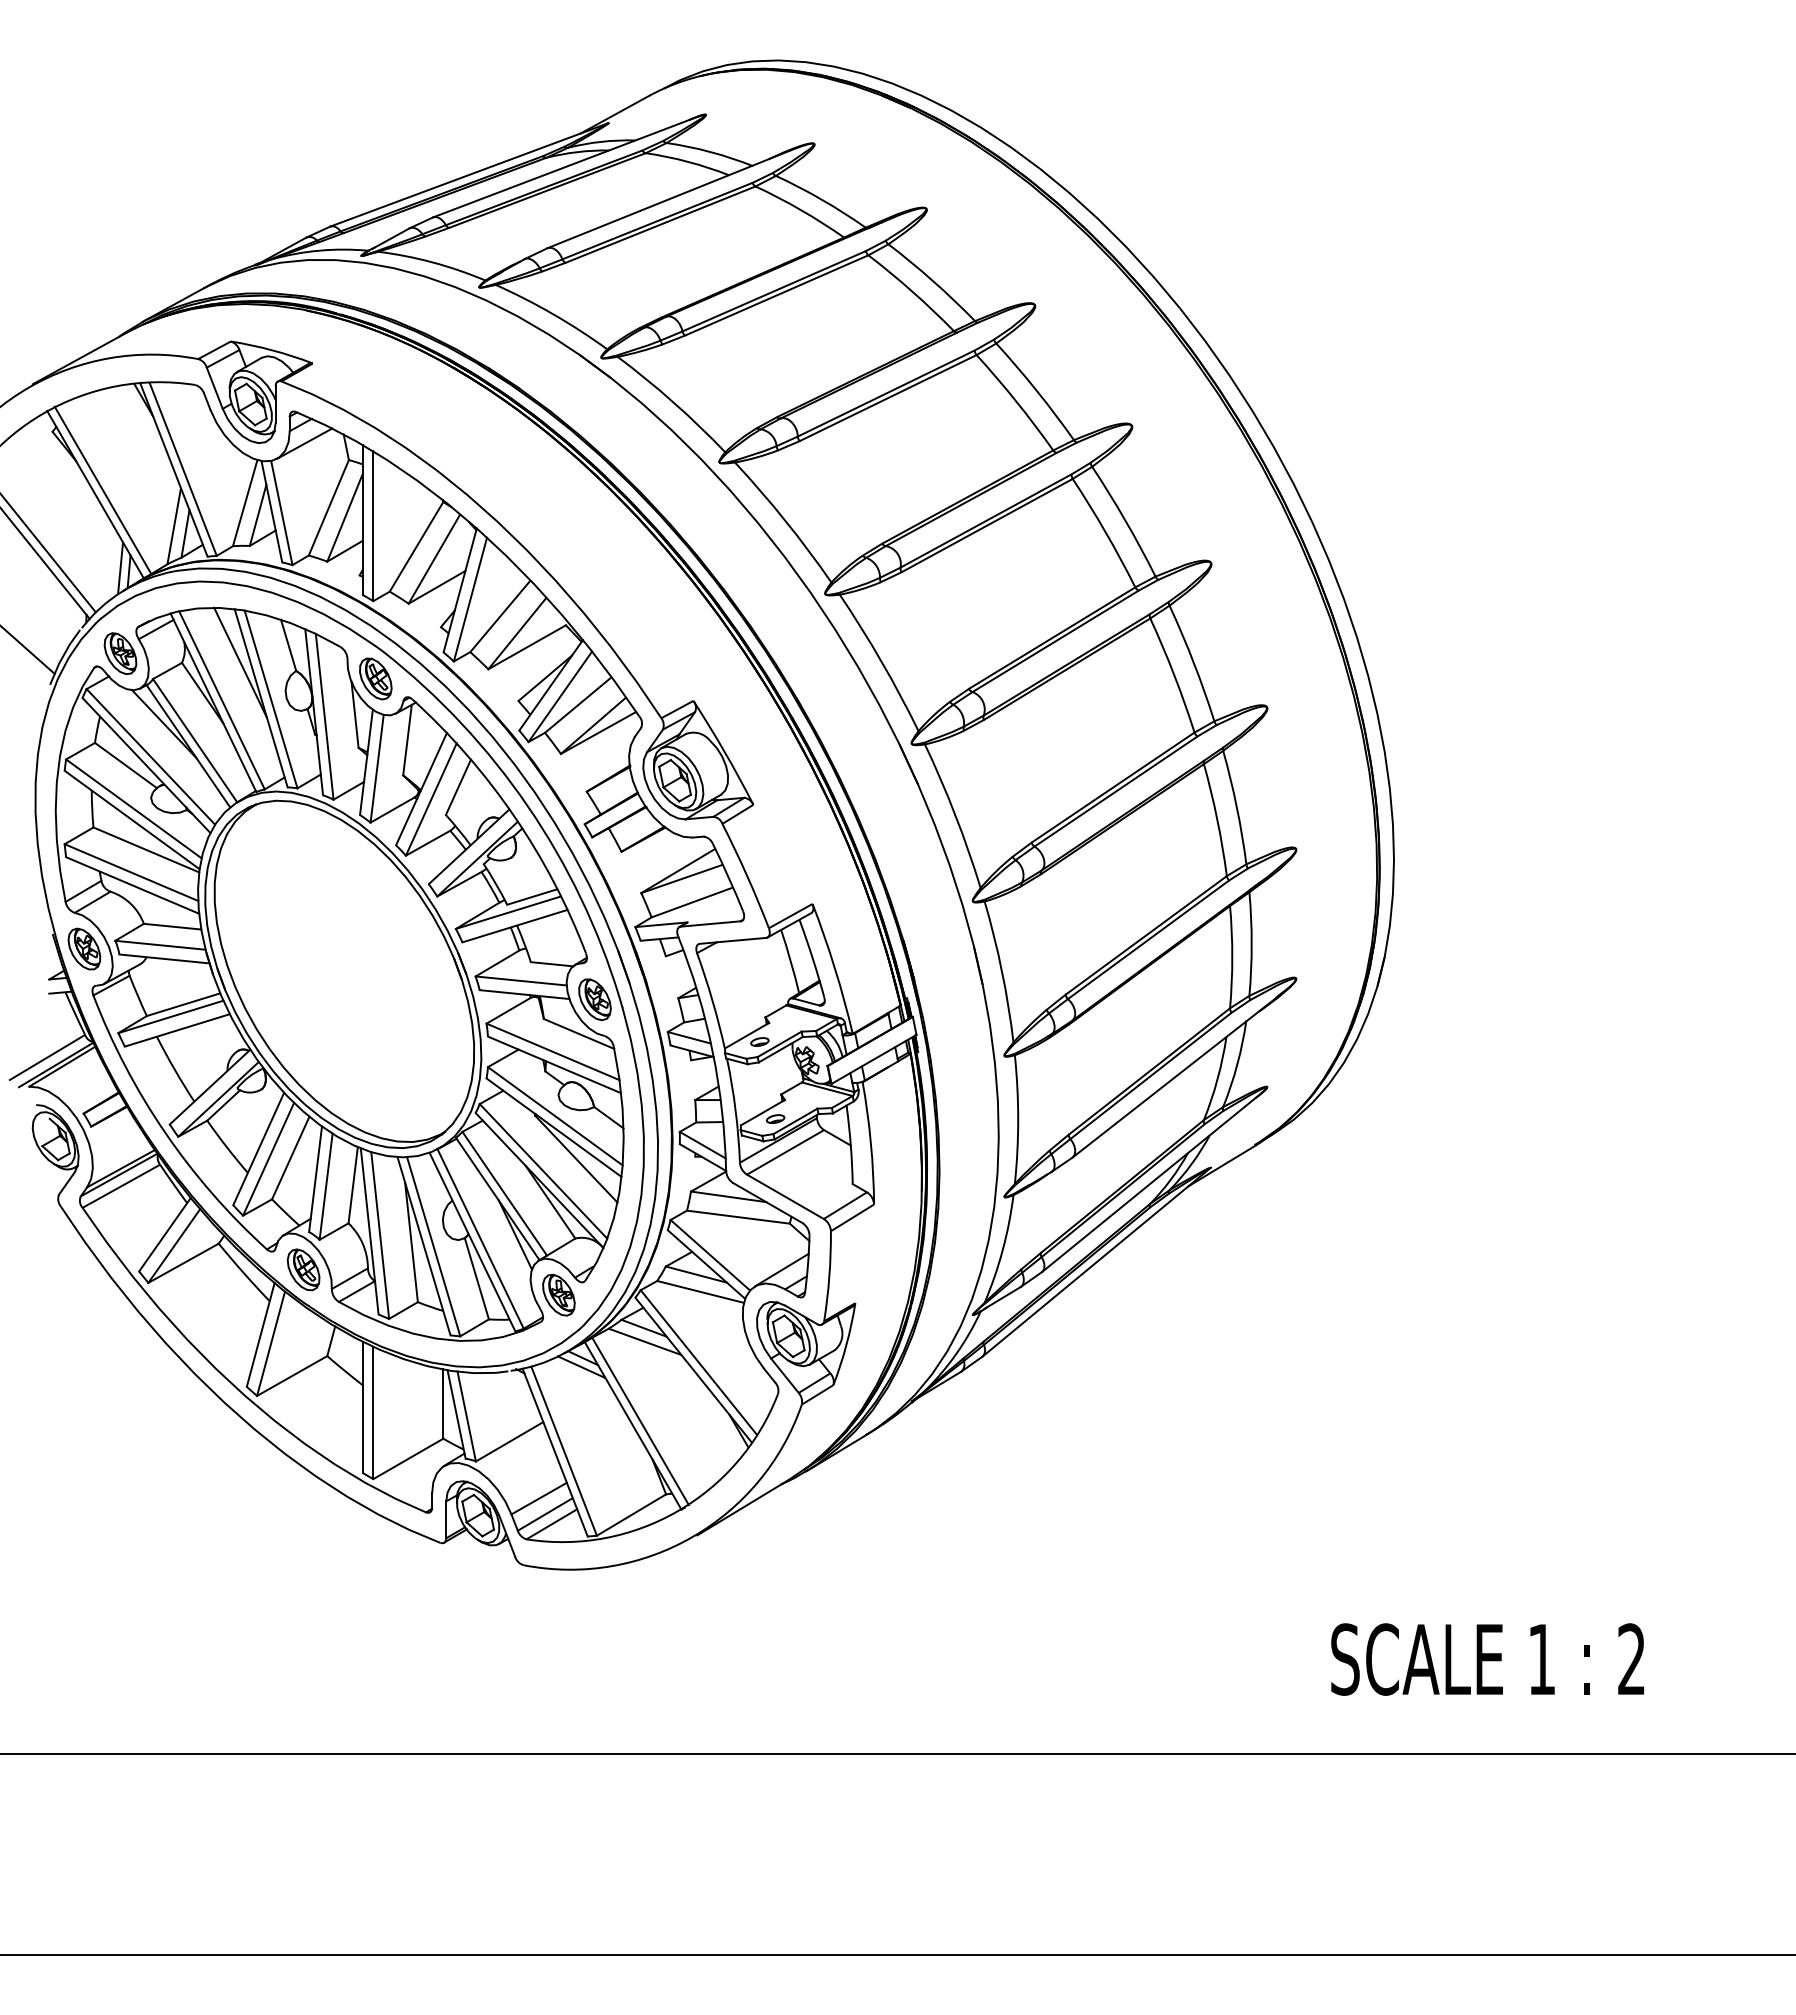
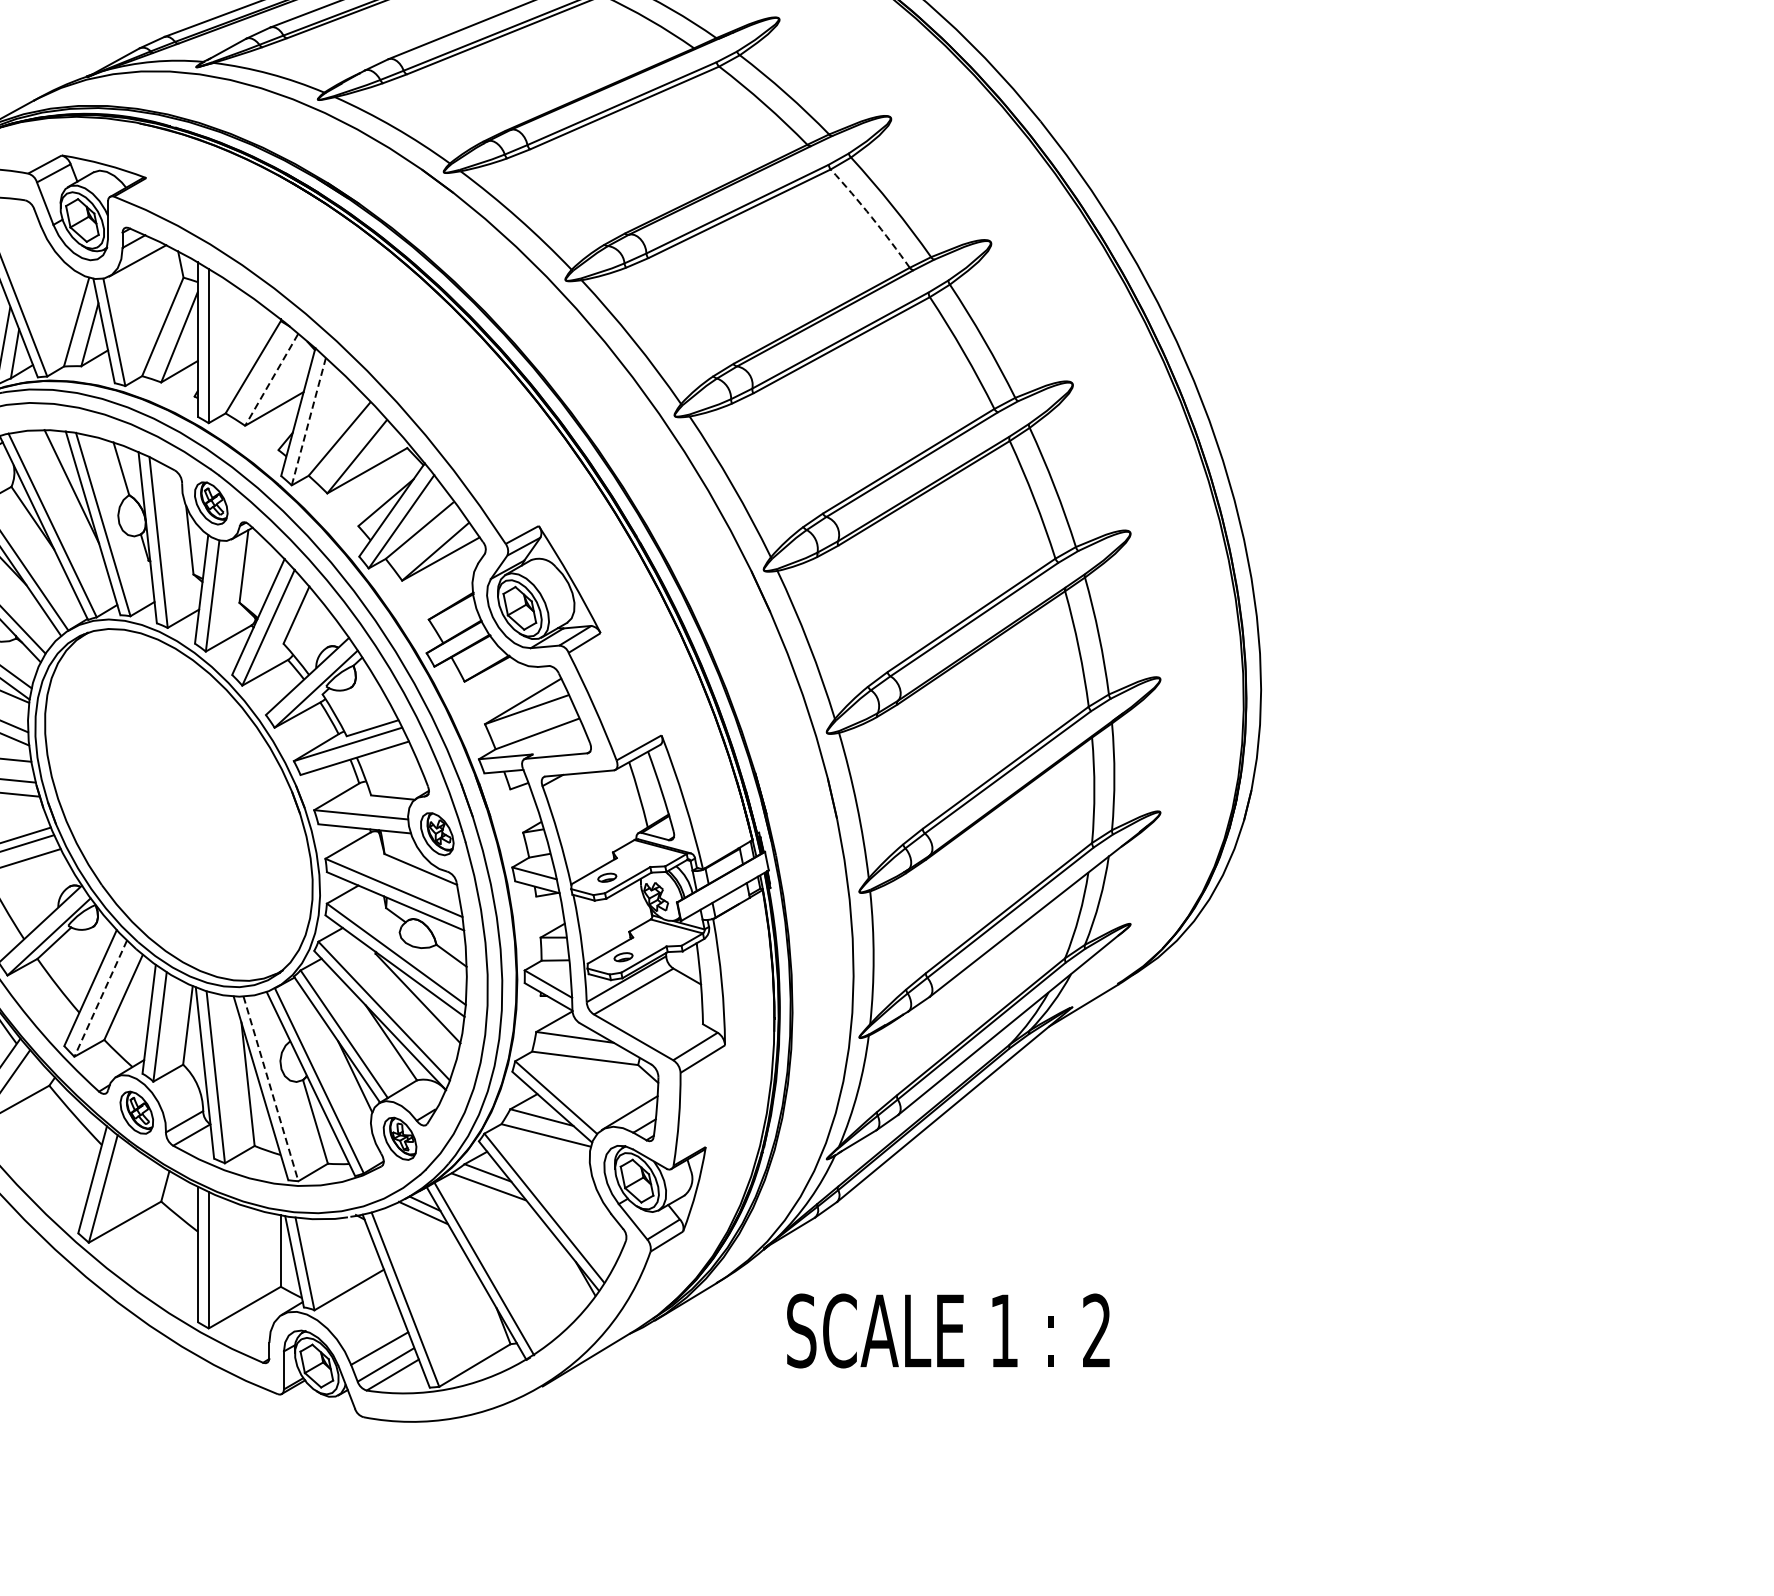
arc: (1016, 401) -> (871, 217), solid -> dashed
line: (434, 559) -> (271, 380), solid -> dashed
line: (470, 599) -> (308, 421), solid -> dashed
line: (268, 1159) -> (100, 998), solid -> dashed
line: (433, 1247) -> (270, 1089), solid -> dashed
text: (1487, 1659) -> (948, 1330), moved

